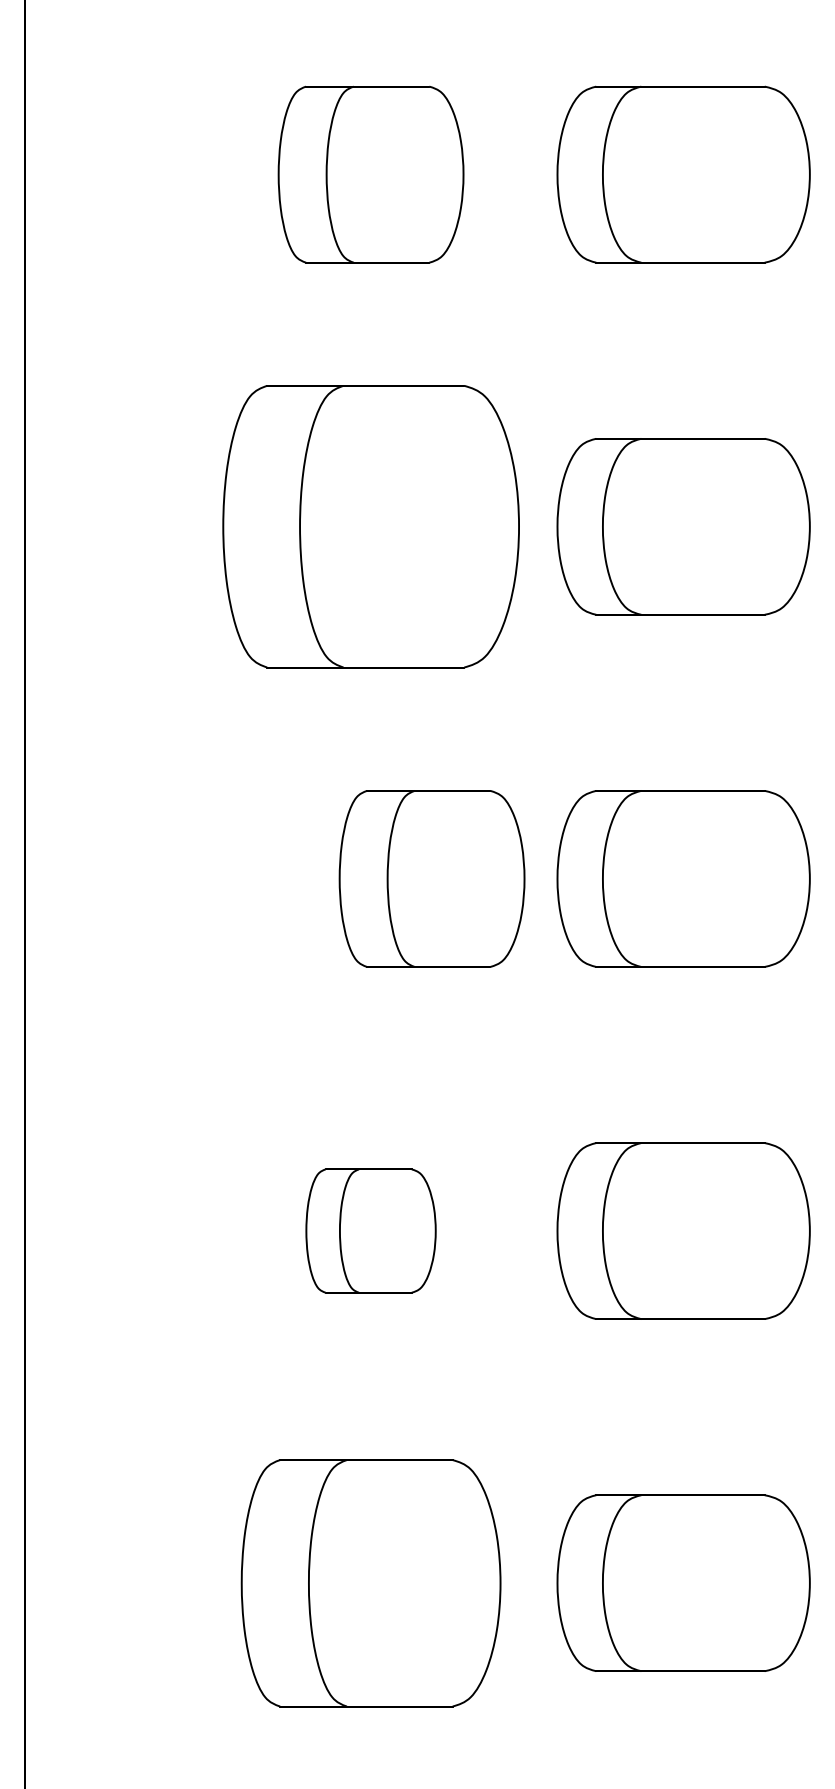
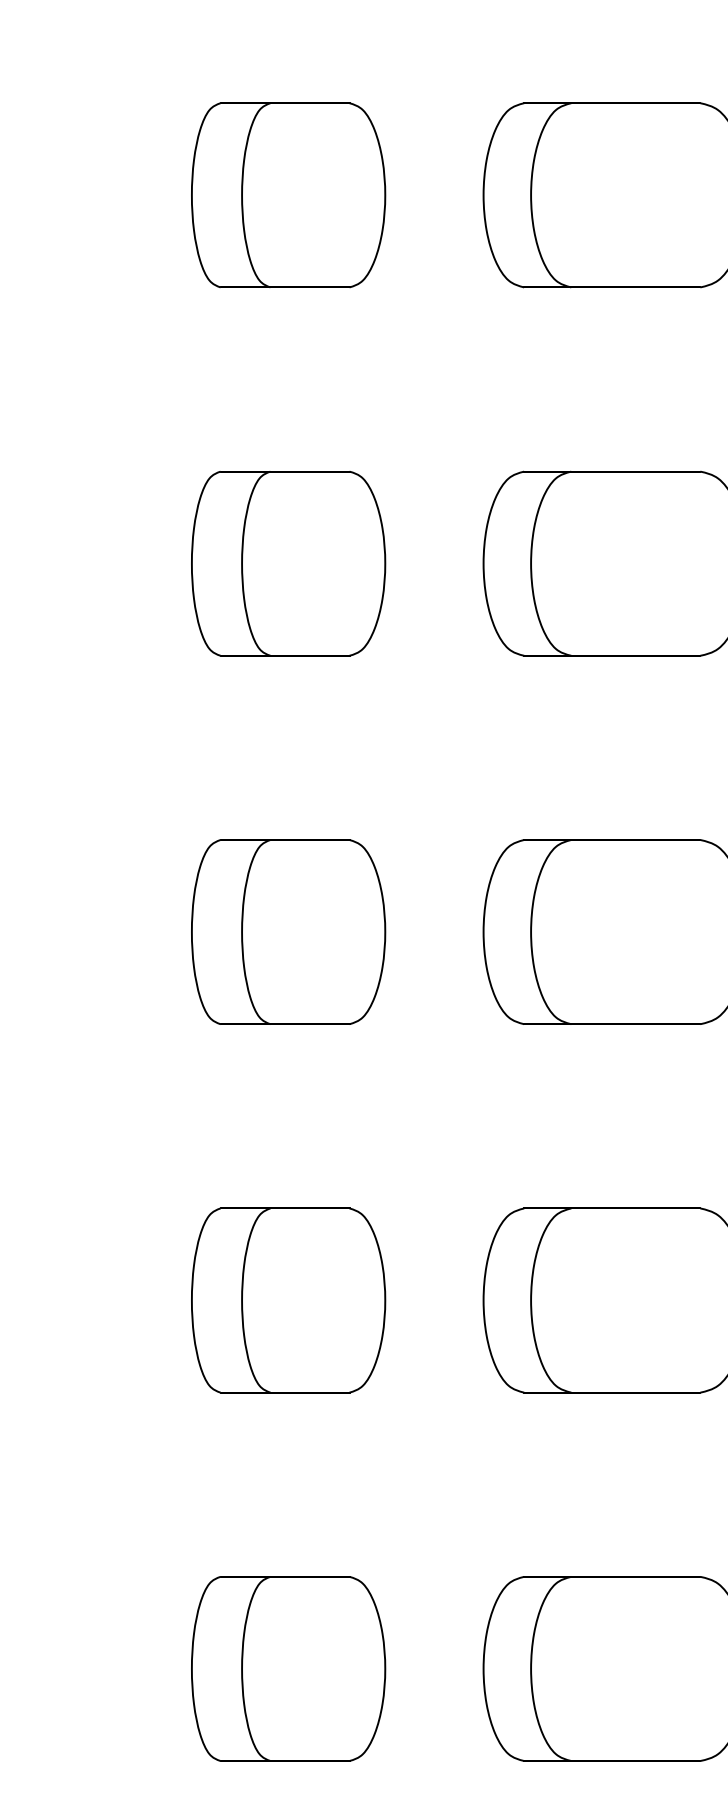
part: (370, 526) -> (287, 563), size x0.62
part: (431, 878) -> (287, 931), moved
part: (370, 1230) -> (287, 1299), size x1.43
part: (370, 1582) -> (287, 1668), size x0.71

